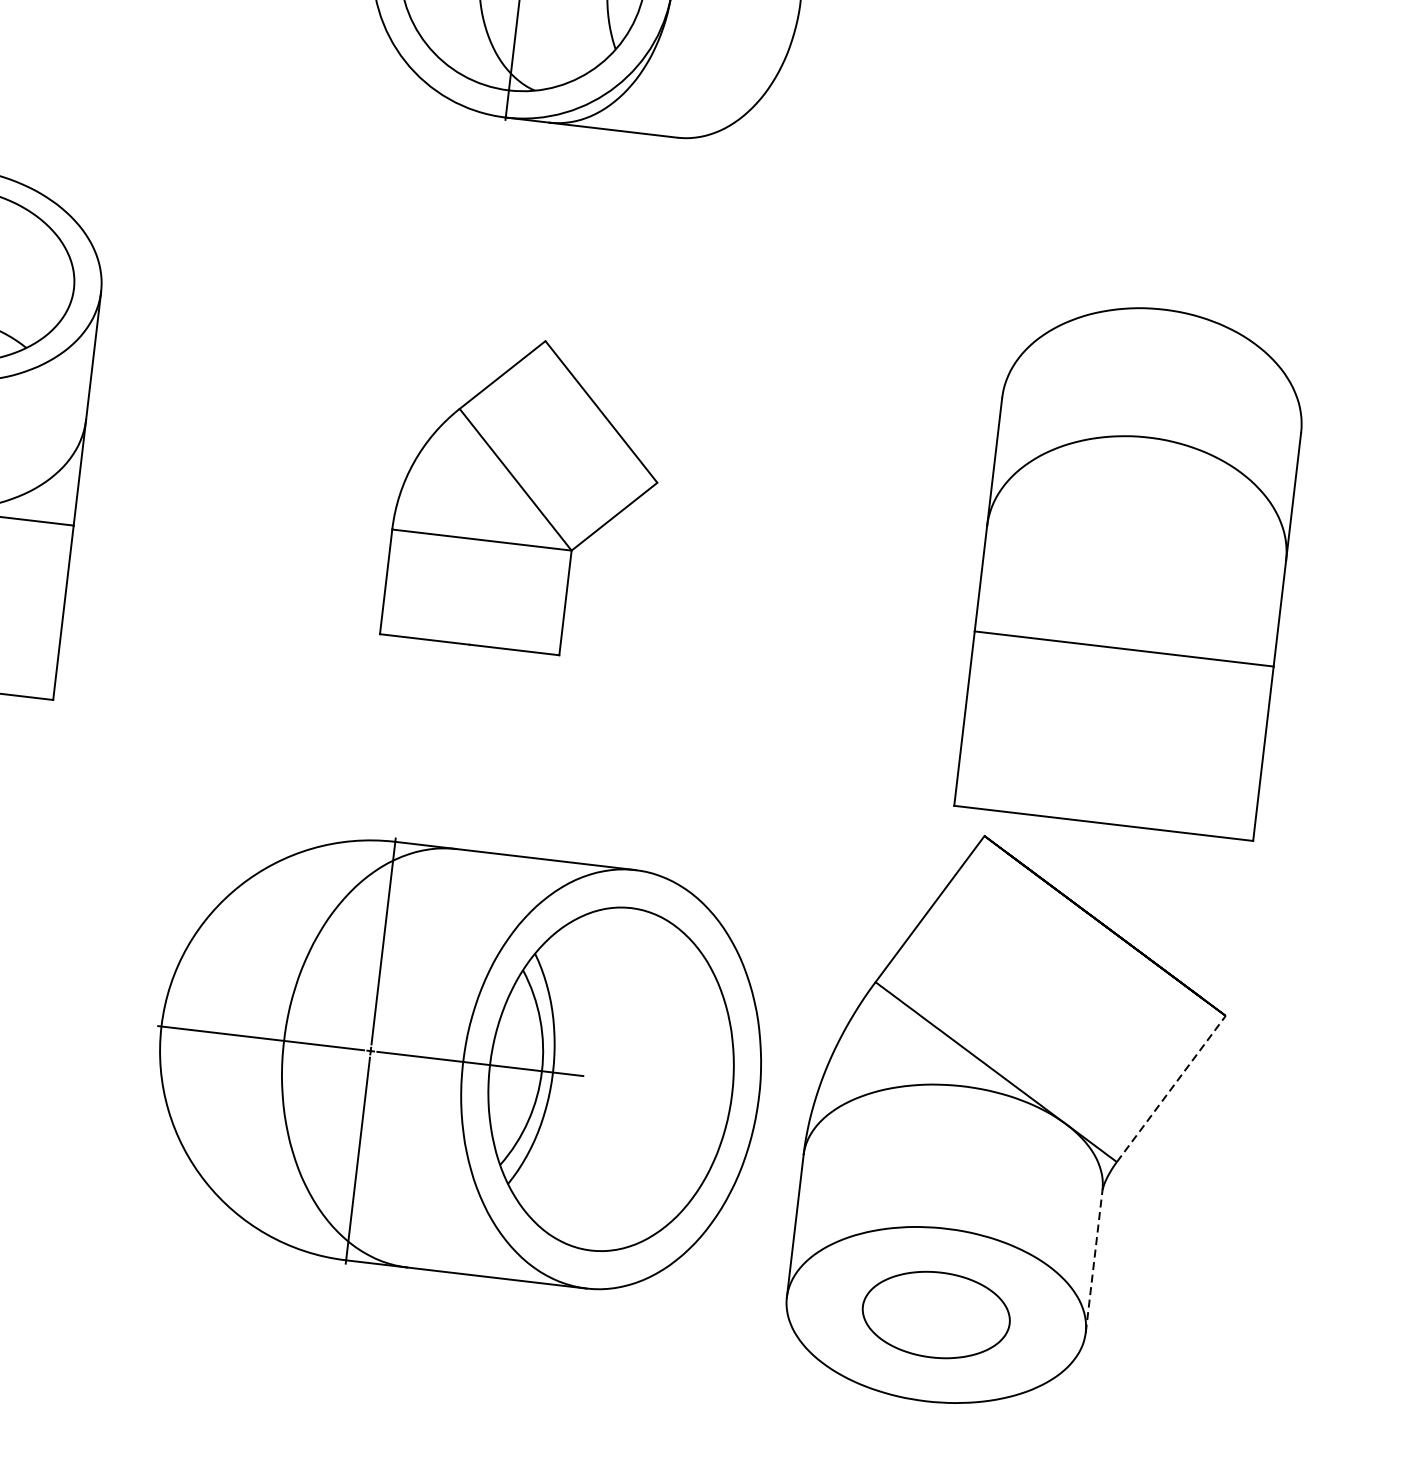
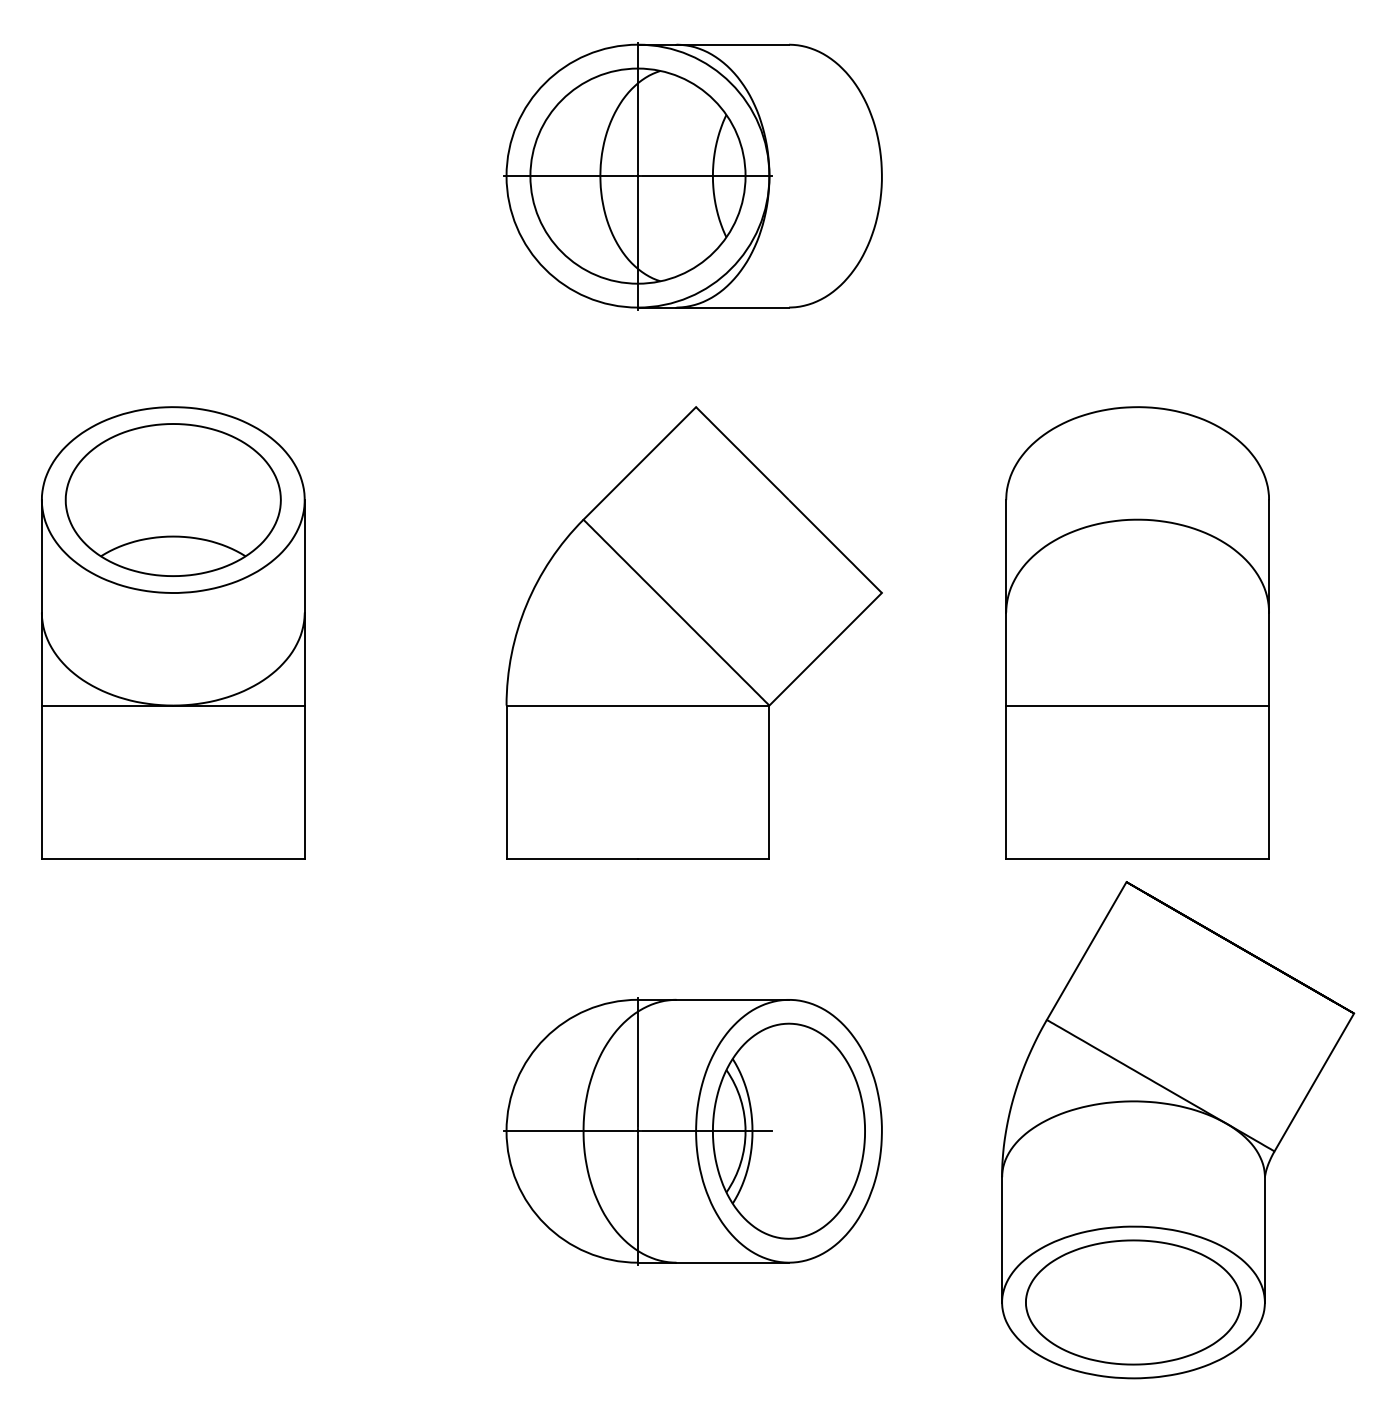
part: (525, 494) -> (693, 632), size x1.67
part: (1133, 565) -> (1137, 632), moved
part: (457, 1061) -> (692, 1131), size x0.71
line: (1171, 1089) -> (1314, 1082), dashed -> solid
line: (1093, 1260) -> (1264, 1239), dashed -> solid
part: (936, 1315) -> (1133, 1302), size x1.67

